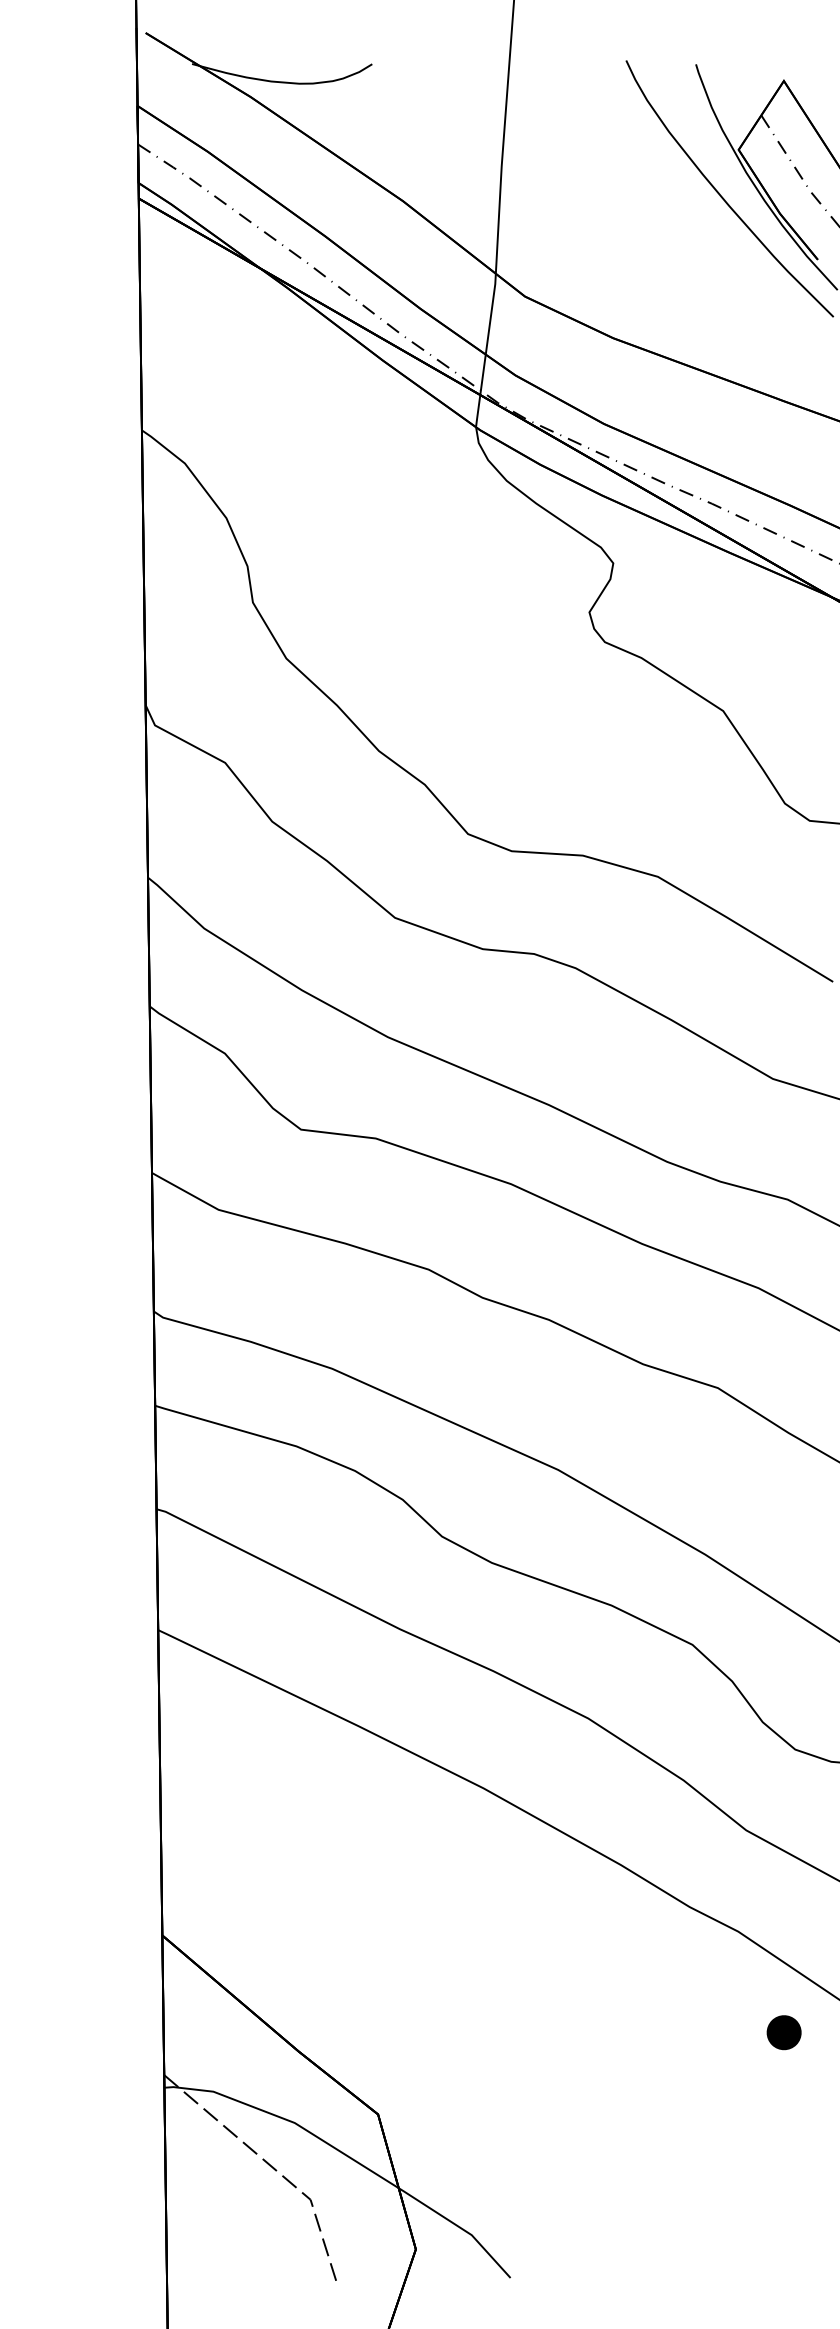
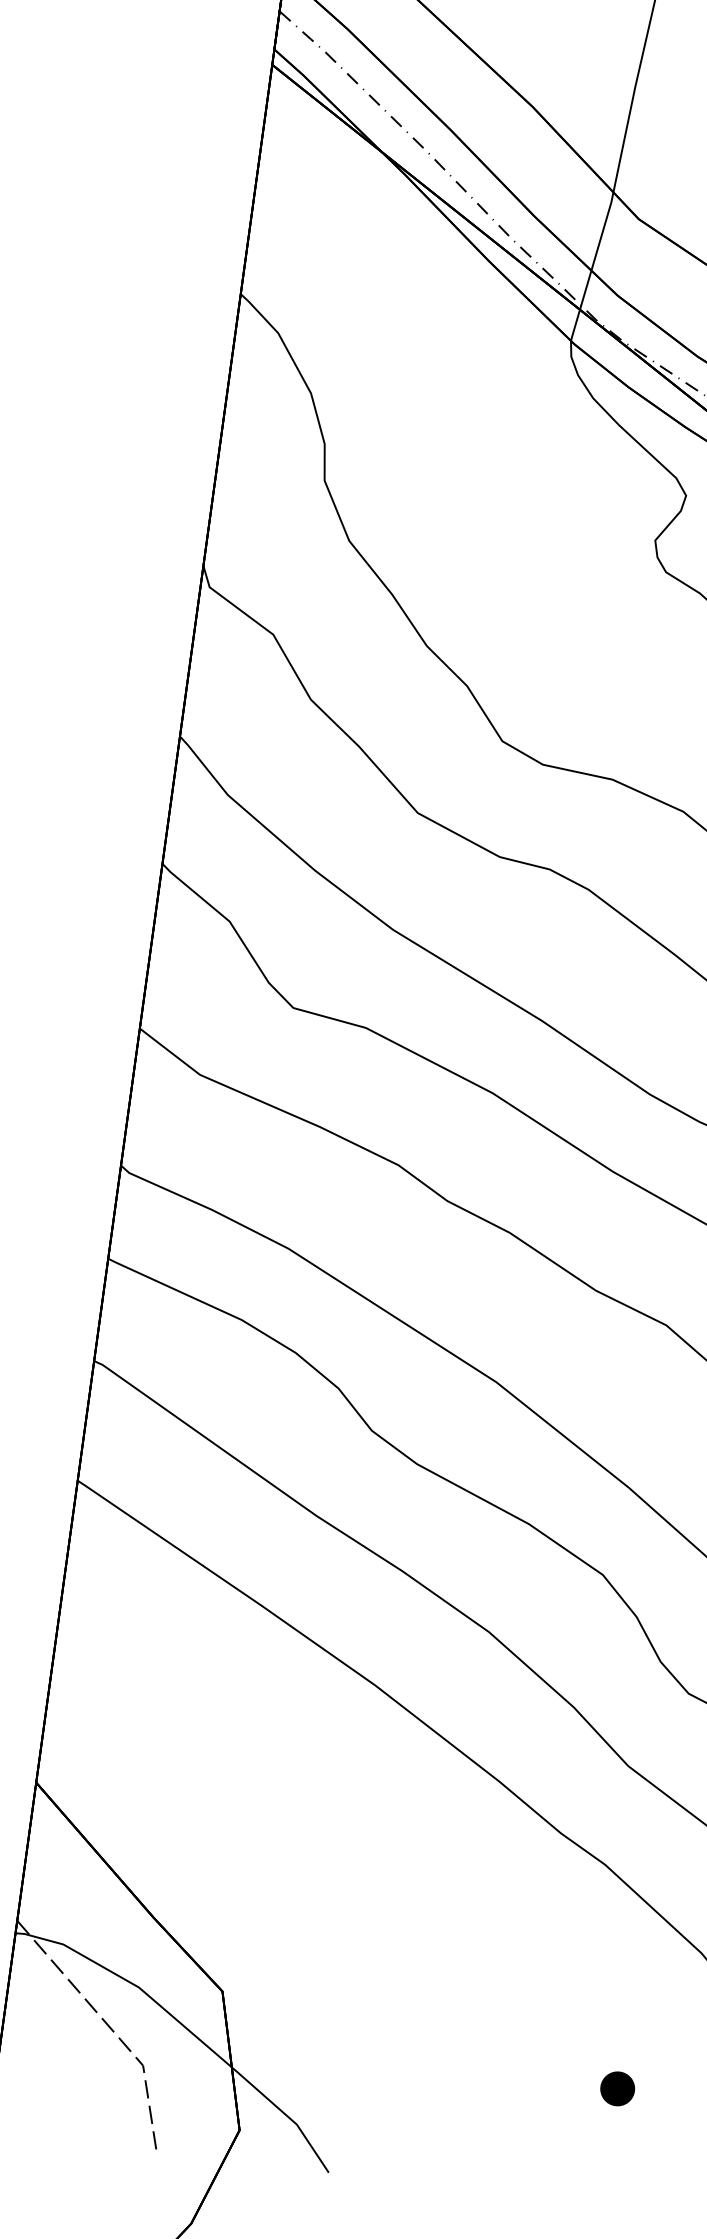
part: (783, 2032) -> (617, 2088), moved

